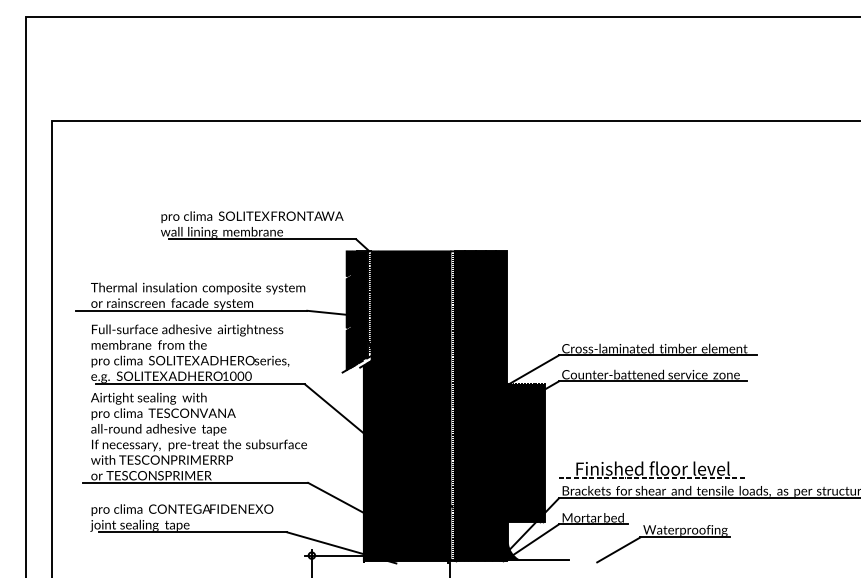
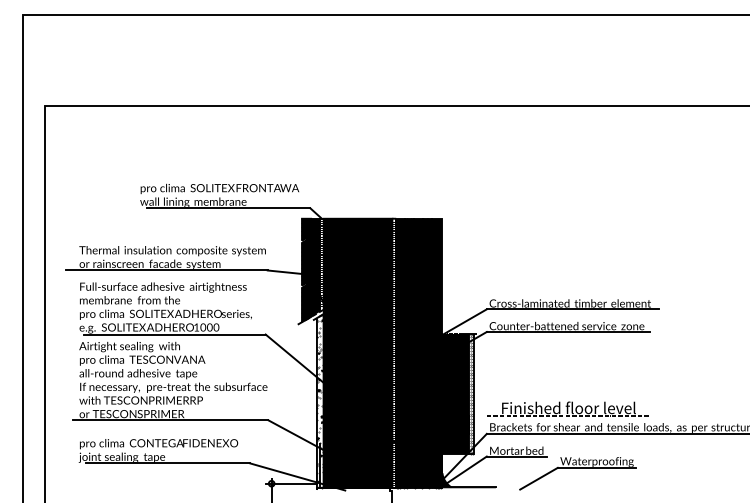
fill: (541, 452) -> (471, 393), removed
fill: (367, 460) -> (320, 400), removed

